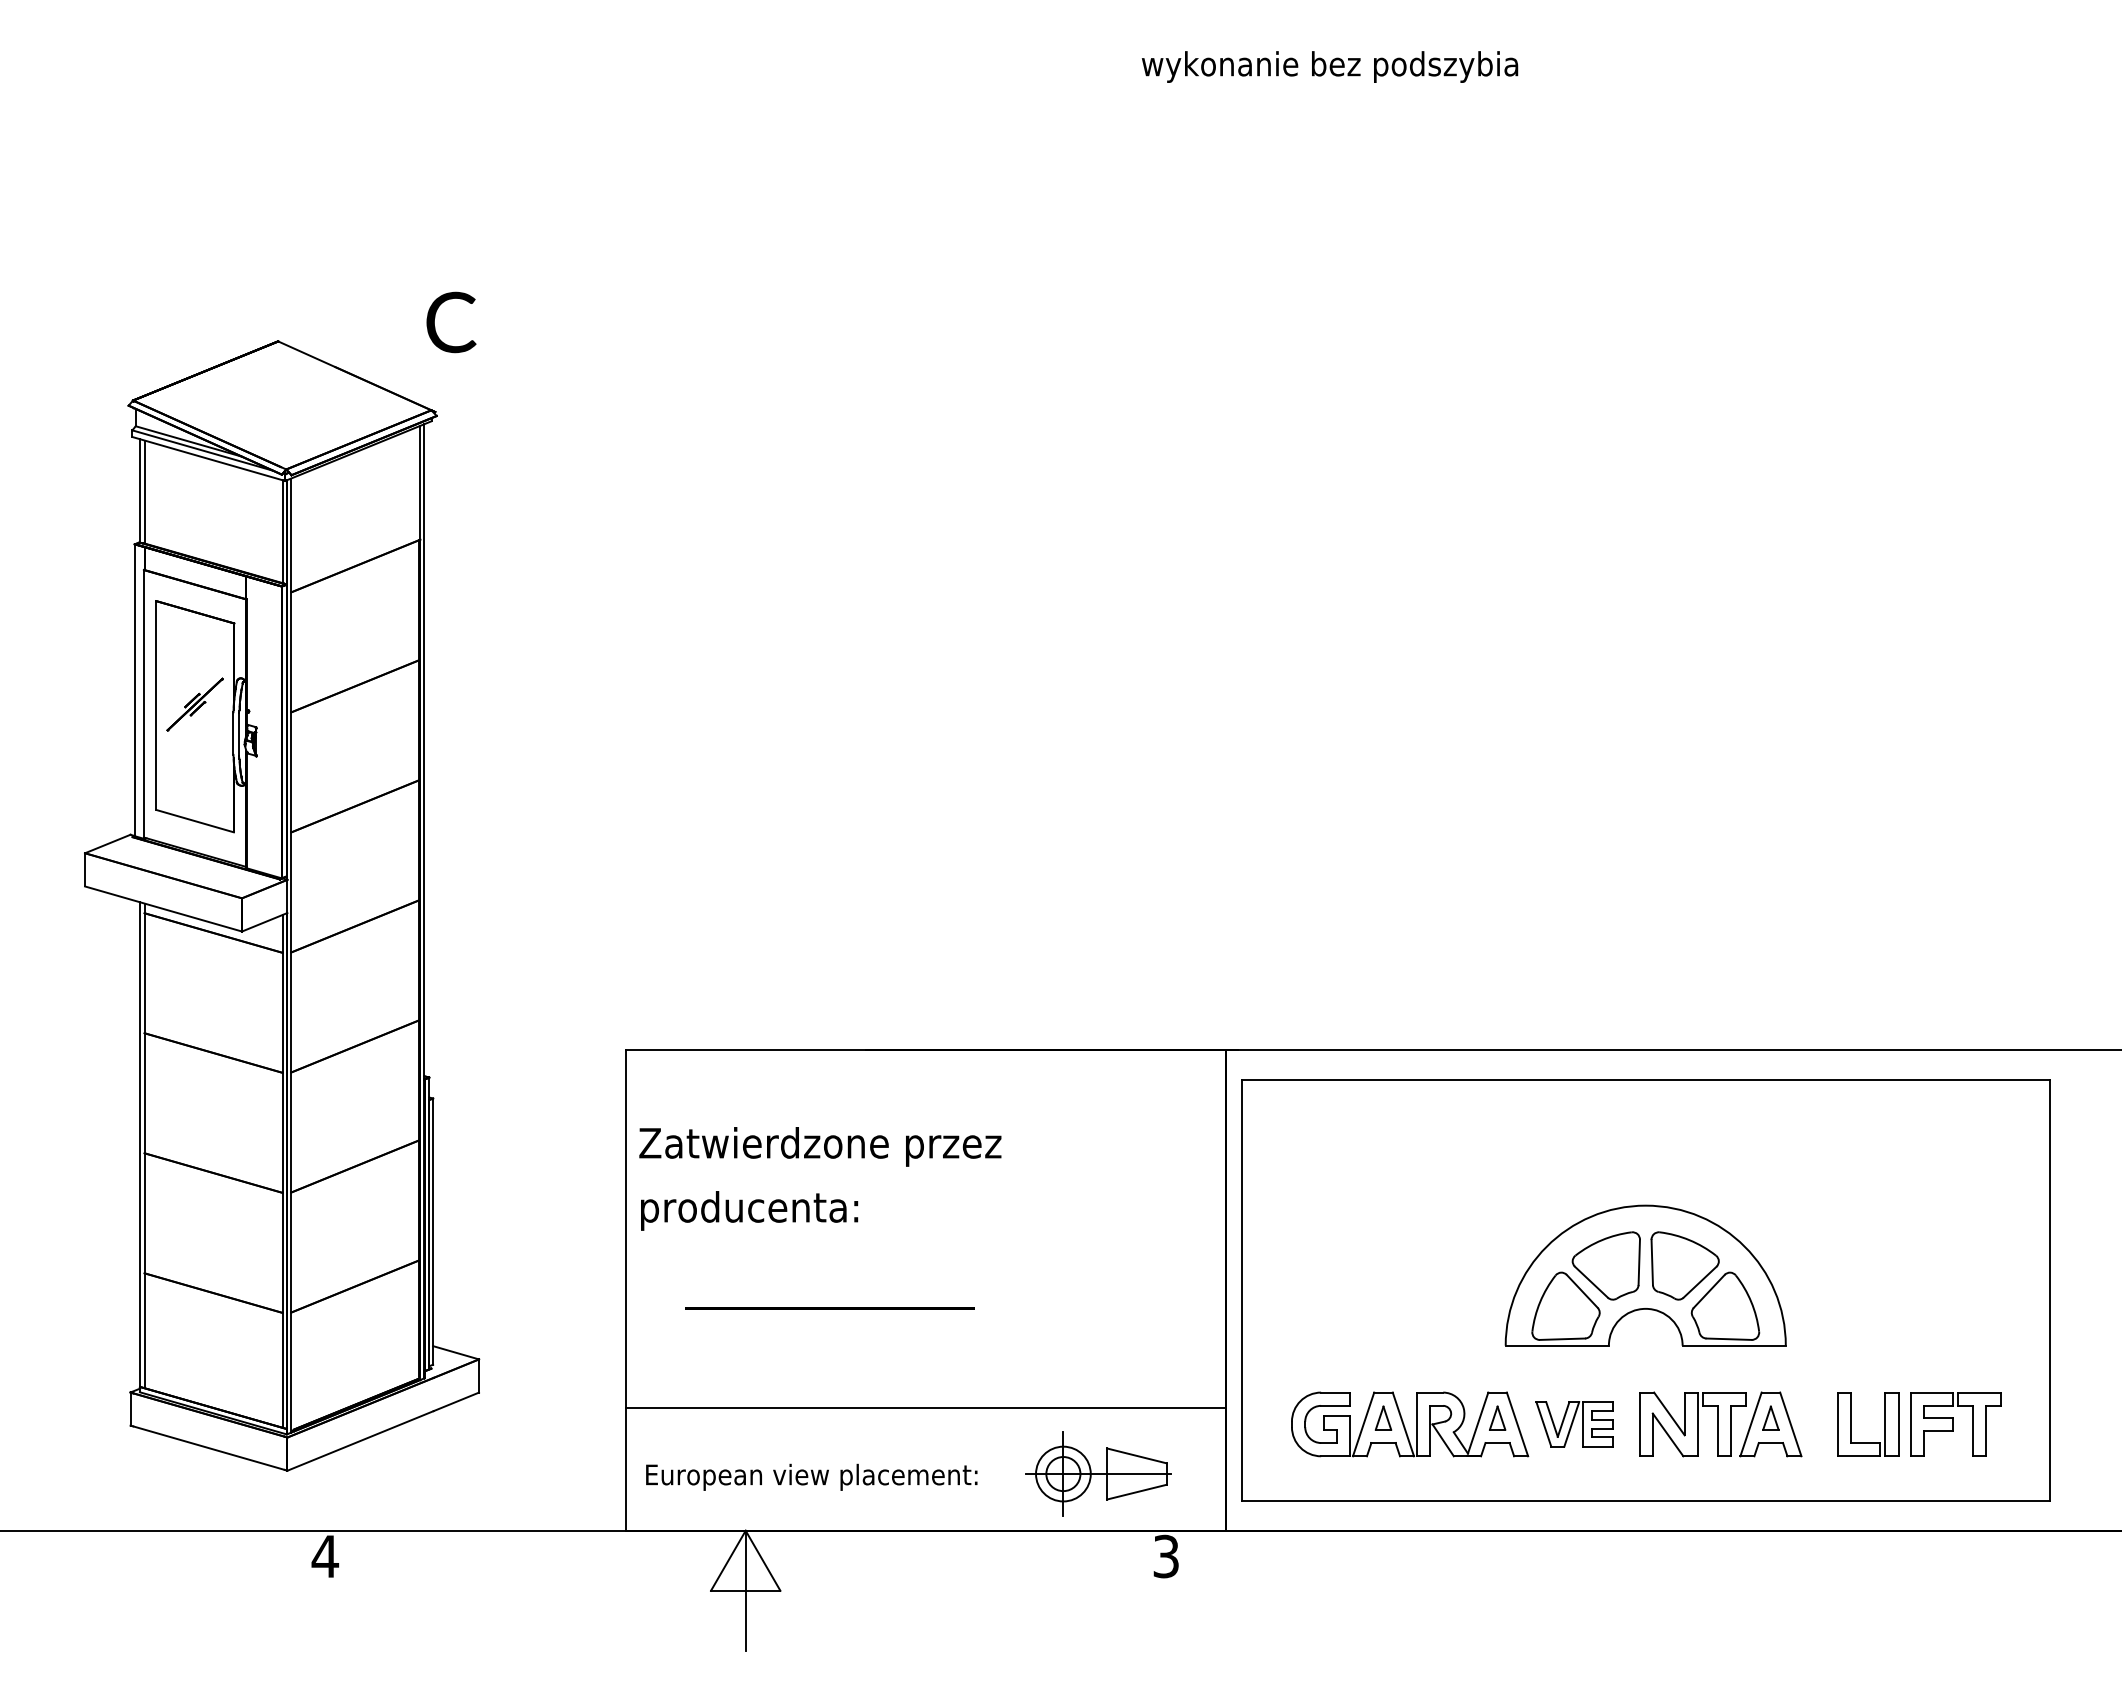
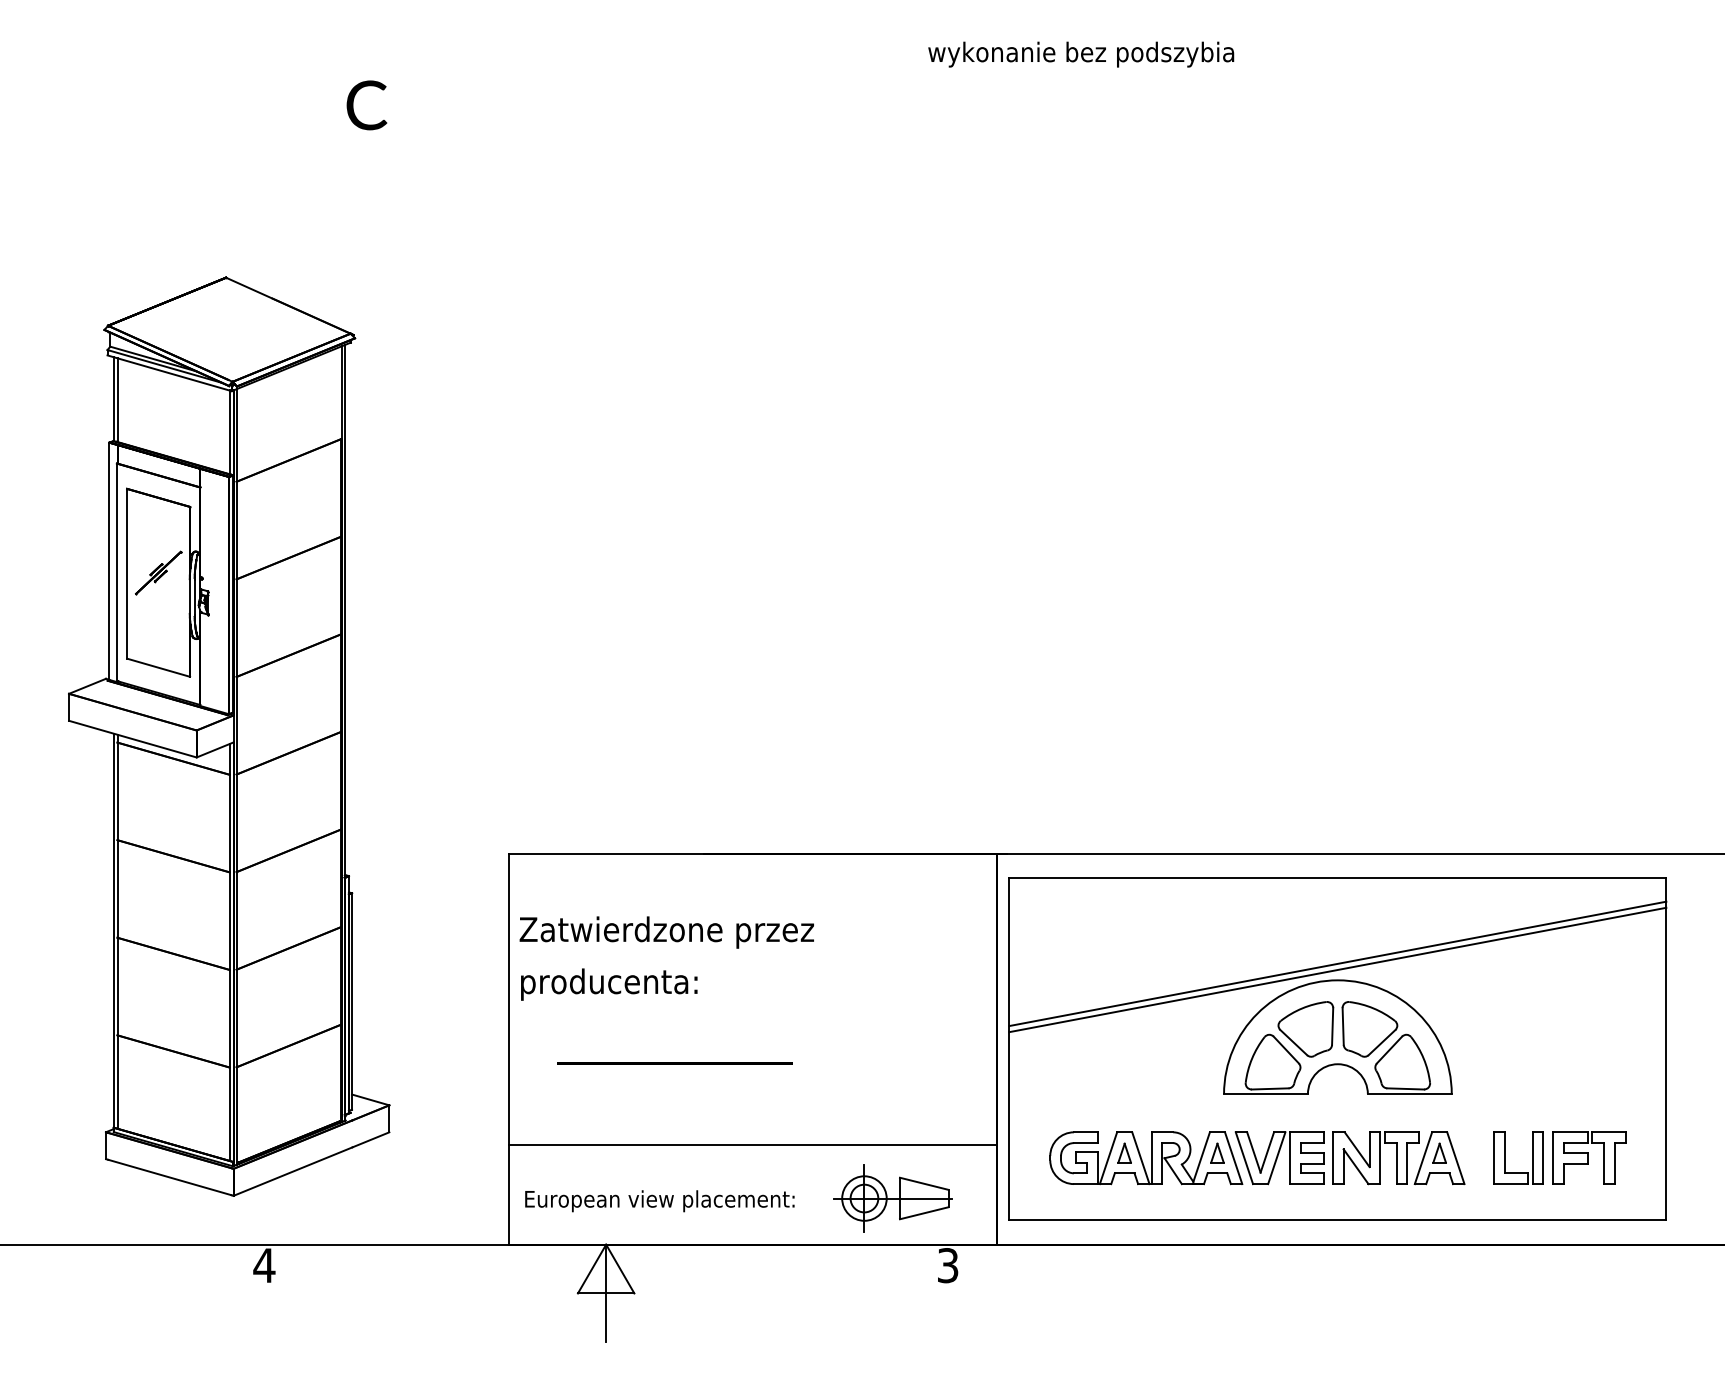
text: (451, 322) -> (366, 105), moved
line: (1645, 1184) -> (1337, 963), added
line: (1645, 1192) -> (1337, 969), added
part: (1574, 1424) -> (1279, 1158), size x1.43

